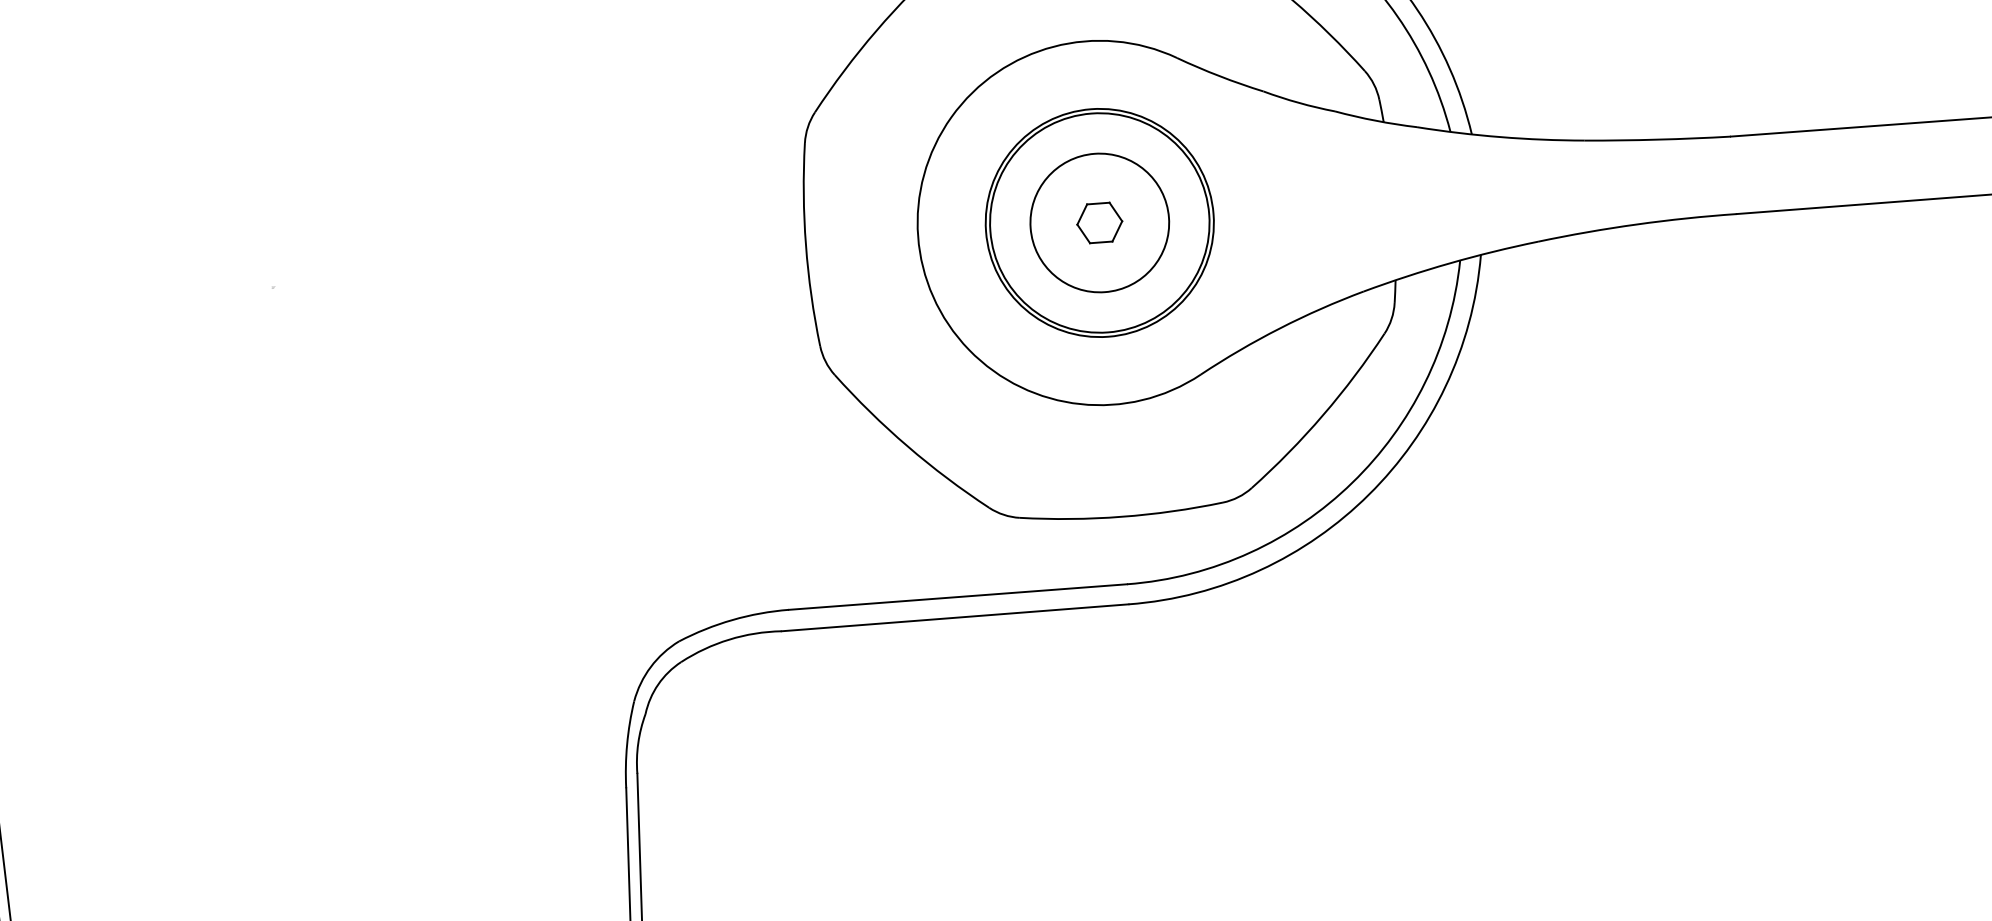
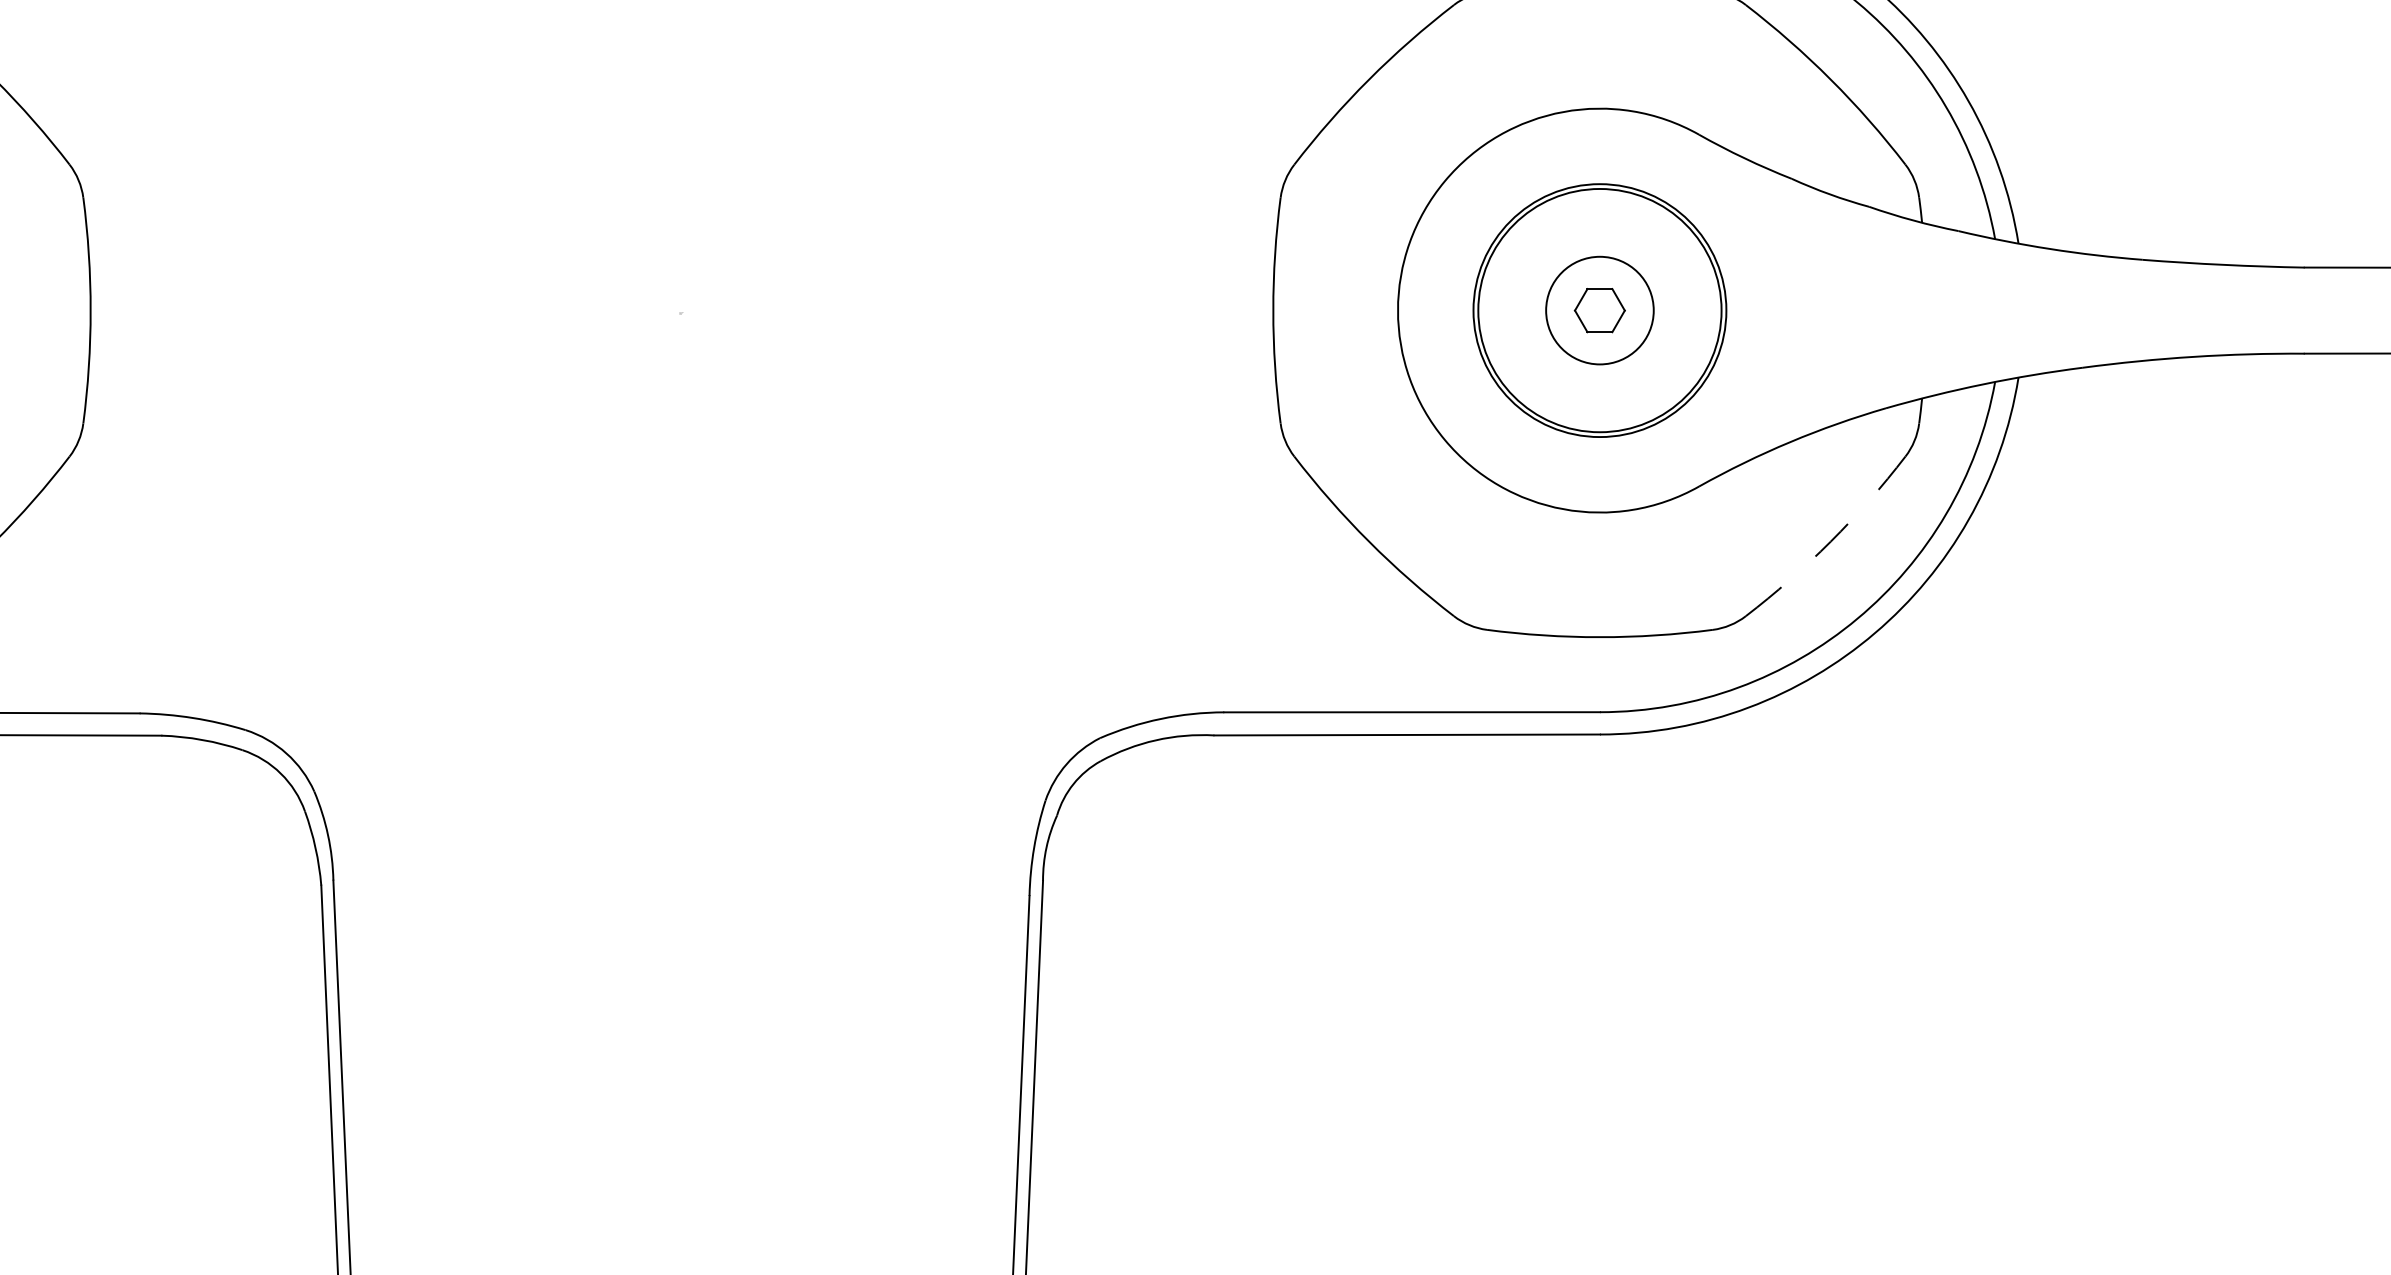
circle: (1099, 222) -> (1599, 310), size x0.7
arc: (1322, 415) -> (1830, 541), solid -> dashed

